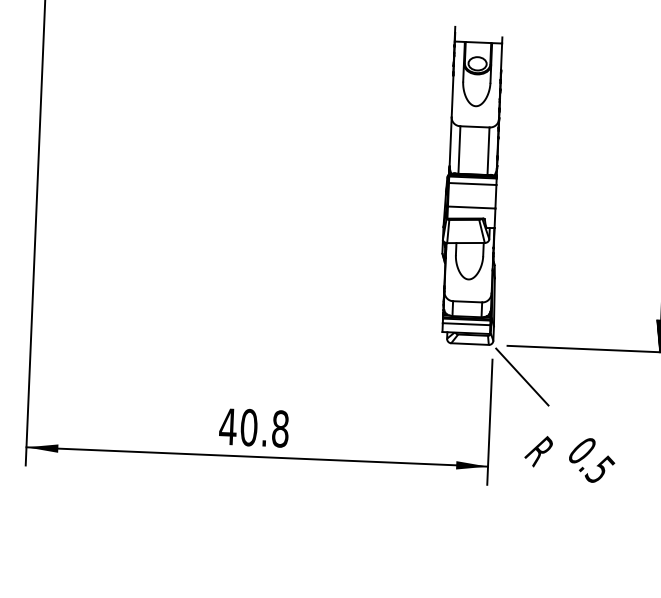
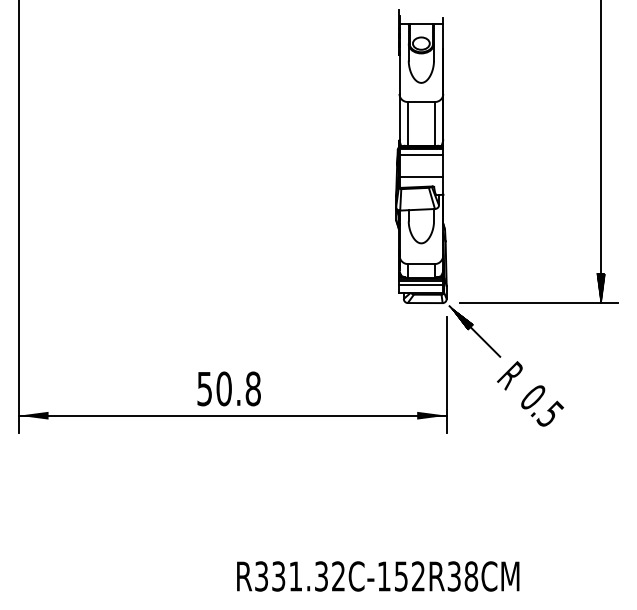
hatch: (508, 361) -> (461, 317), added
text: (227, 427) -> (204, 389), 40.8 -> 50.8
text: (538, 451) -> (509, 375), moved

